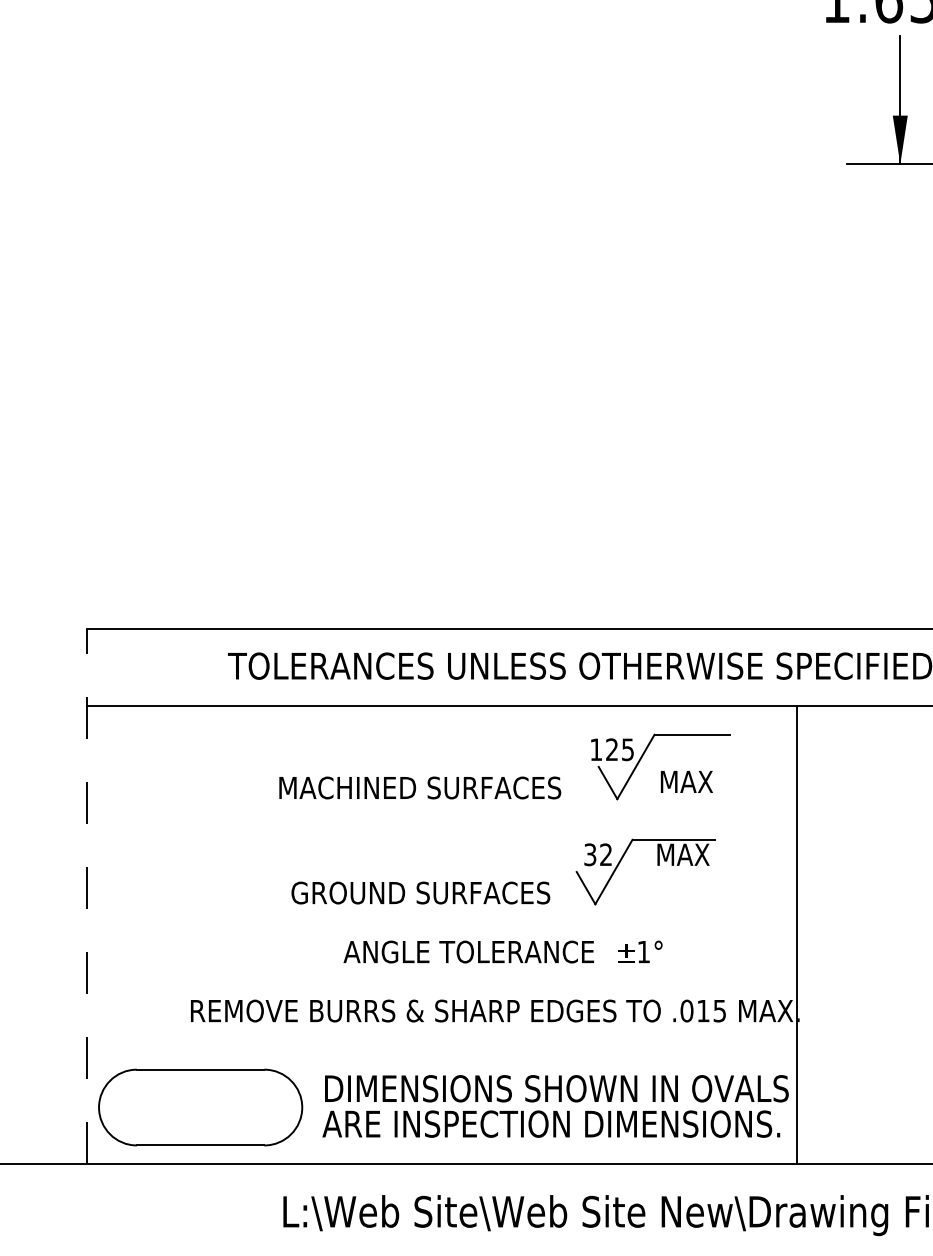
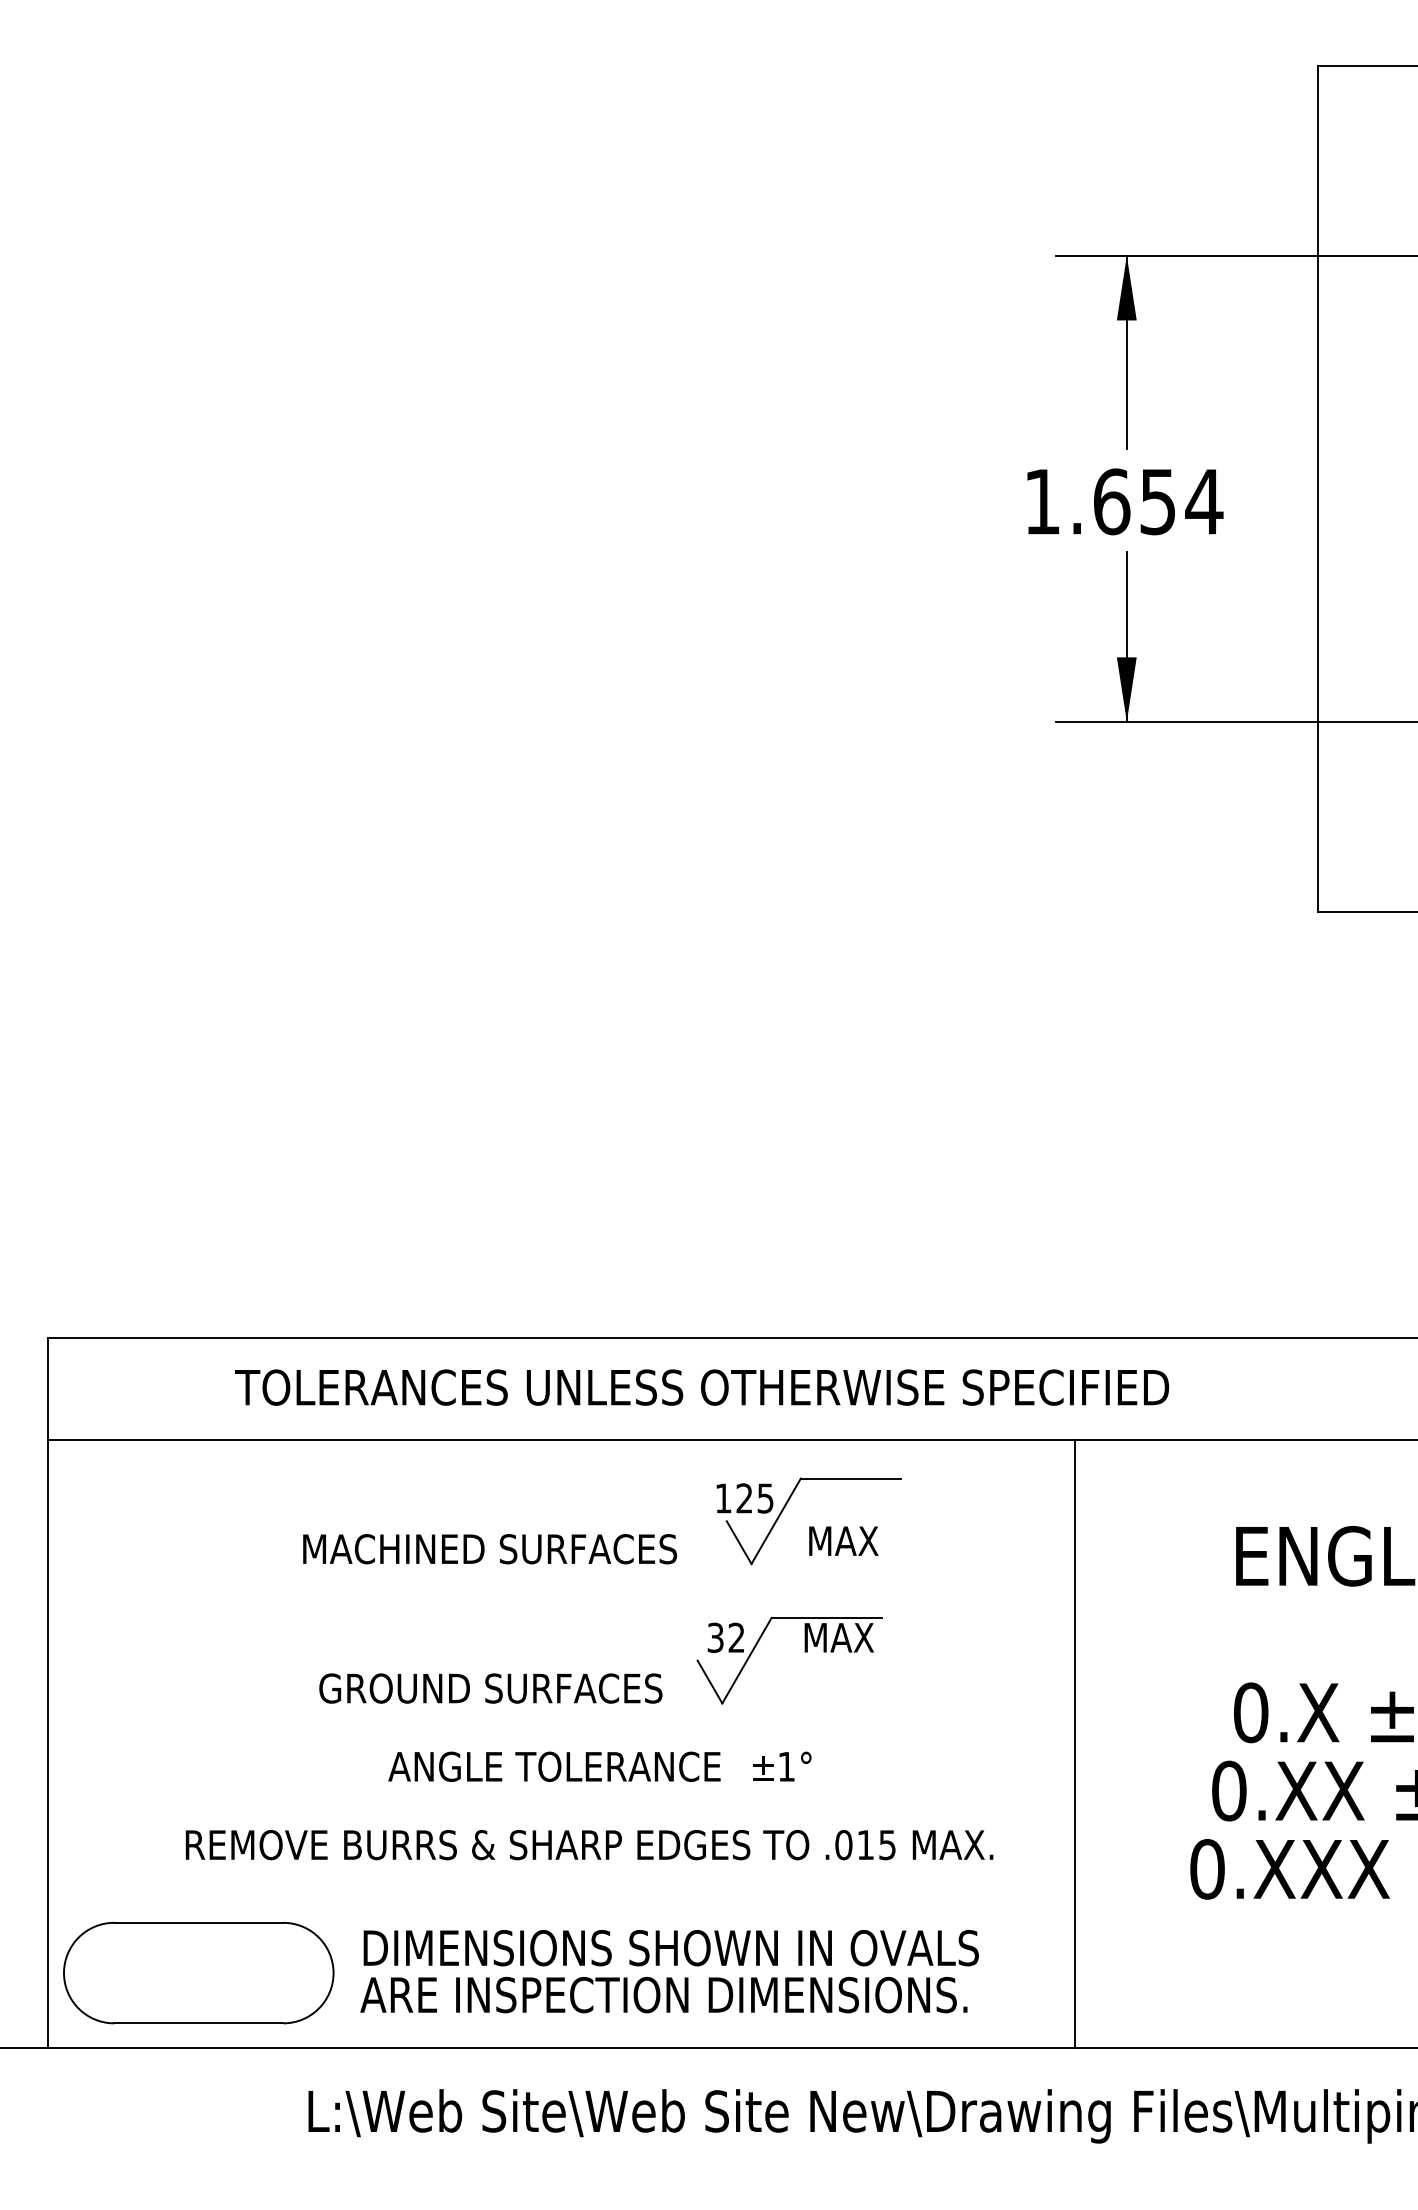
line: (87, 896) -> (48, 1693), dashed -> solid
line: (796, 934) -> (1074, 1743), moved

